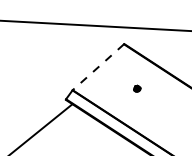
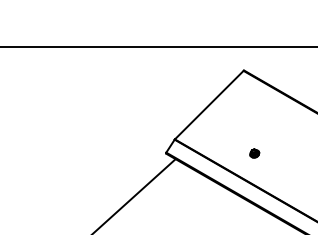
line: (98, 67) -> (209, 105), dashed -> solid
part: (137, 88) -> (254, 153), moved

